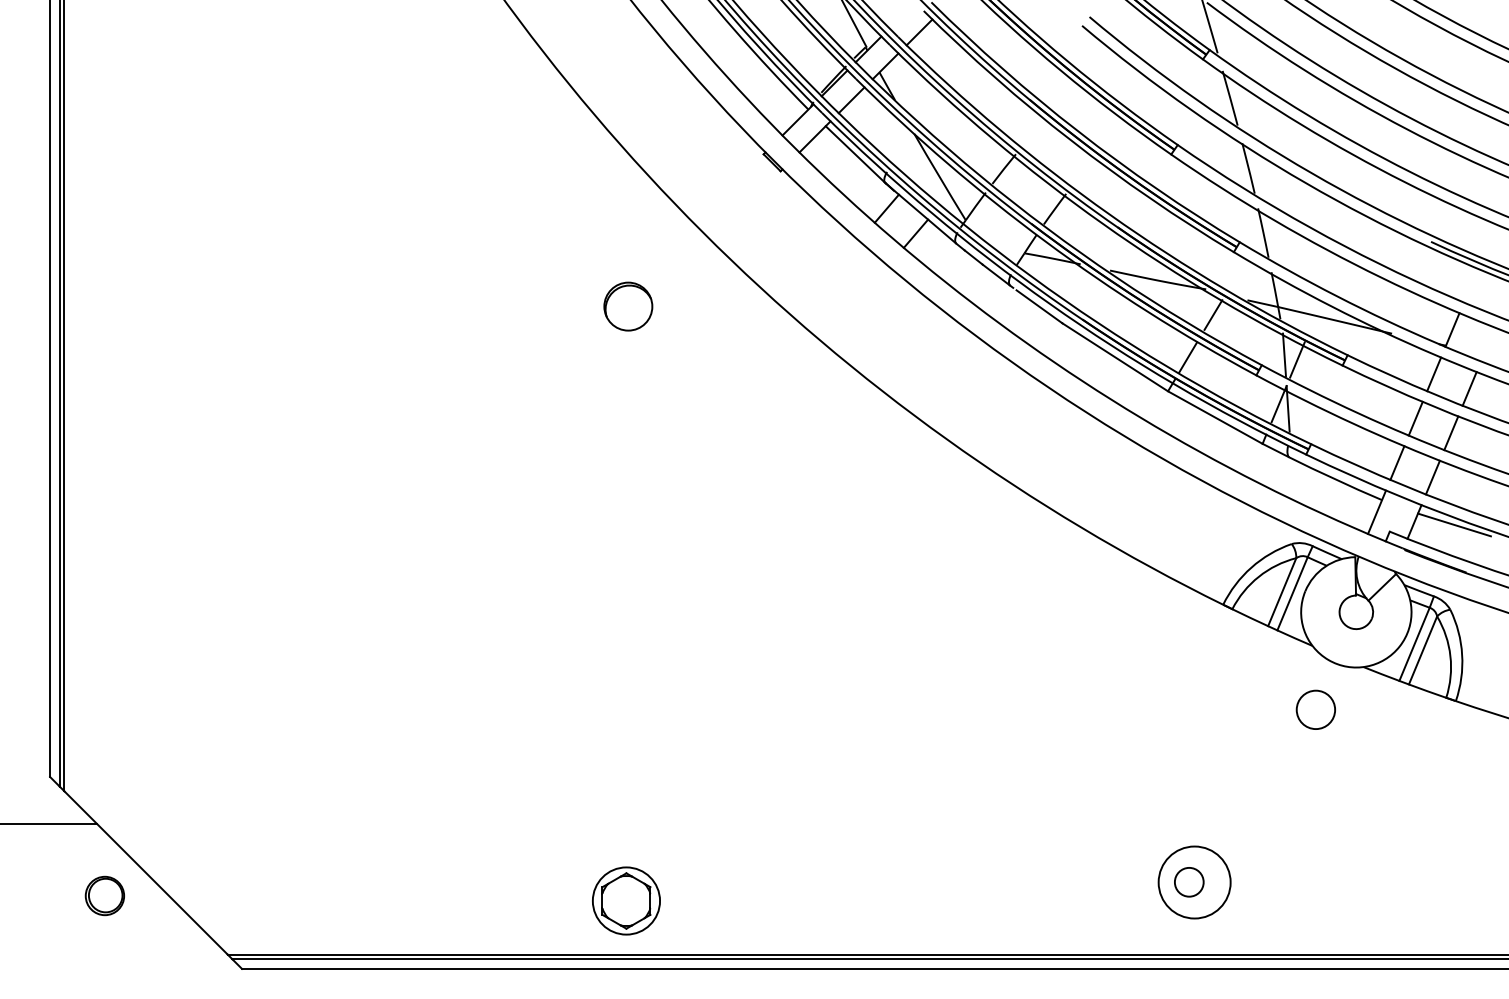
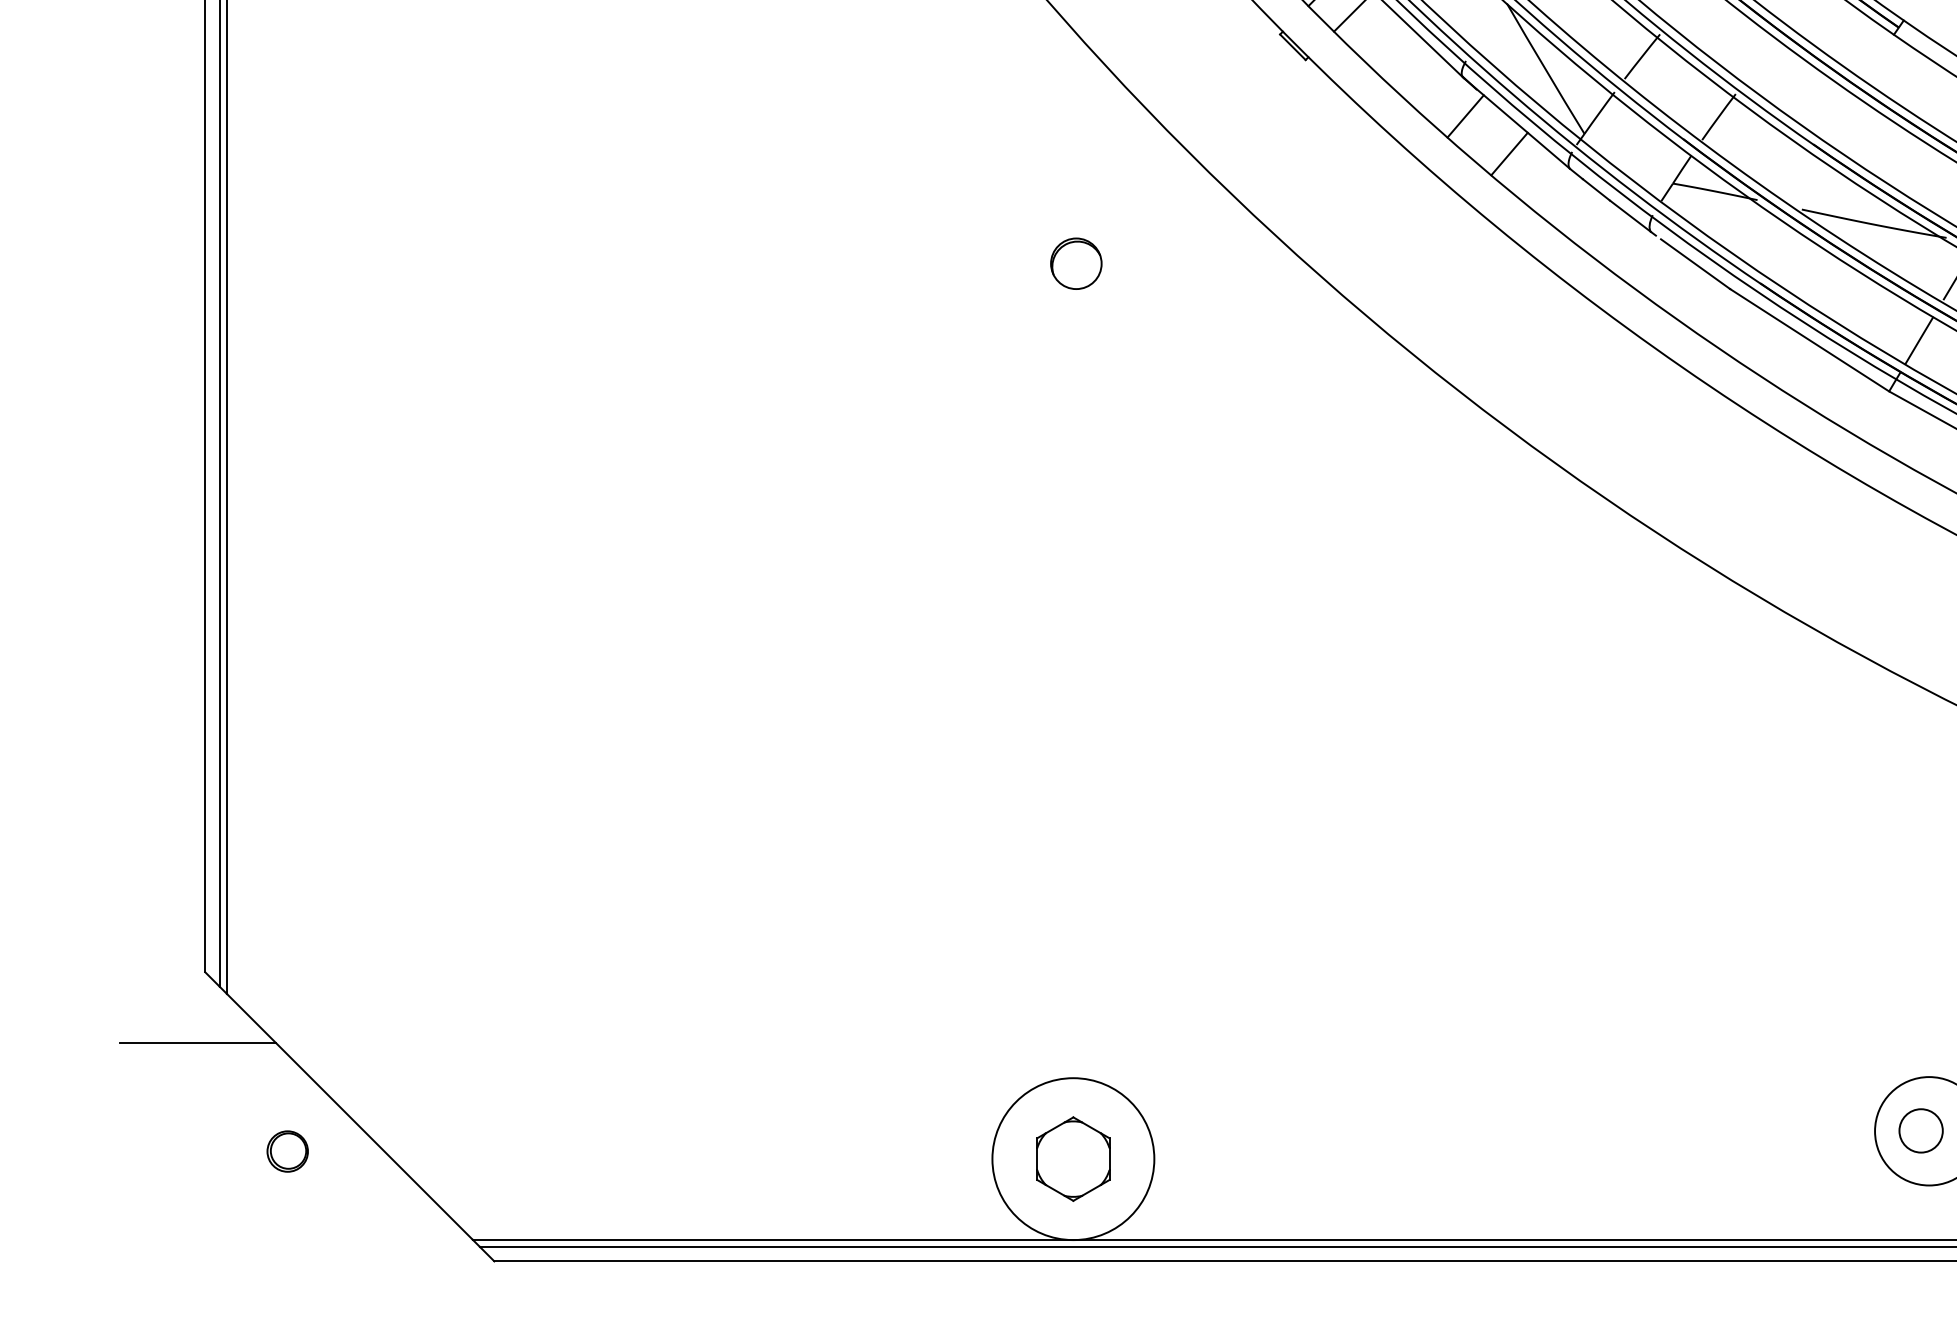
part: (628, 306) -> (1076, 263), size x0.7
part: (104, 895) -> (287, 1150), size x0.7
circle: (626, 900) -> (1073, 1158), size x1.6

